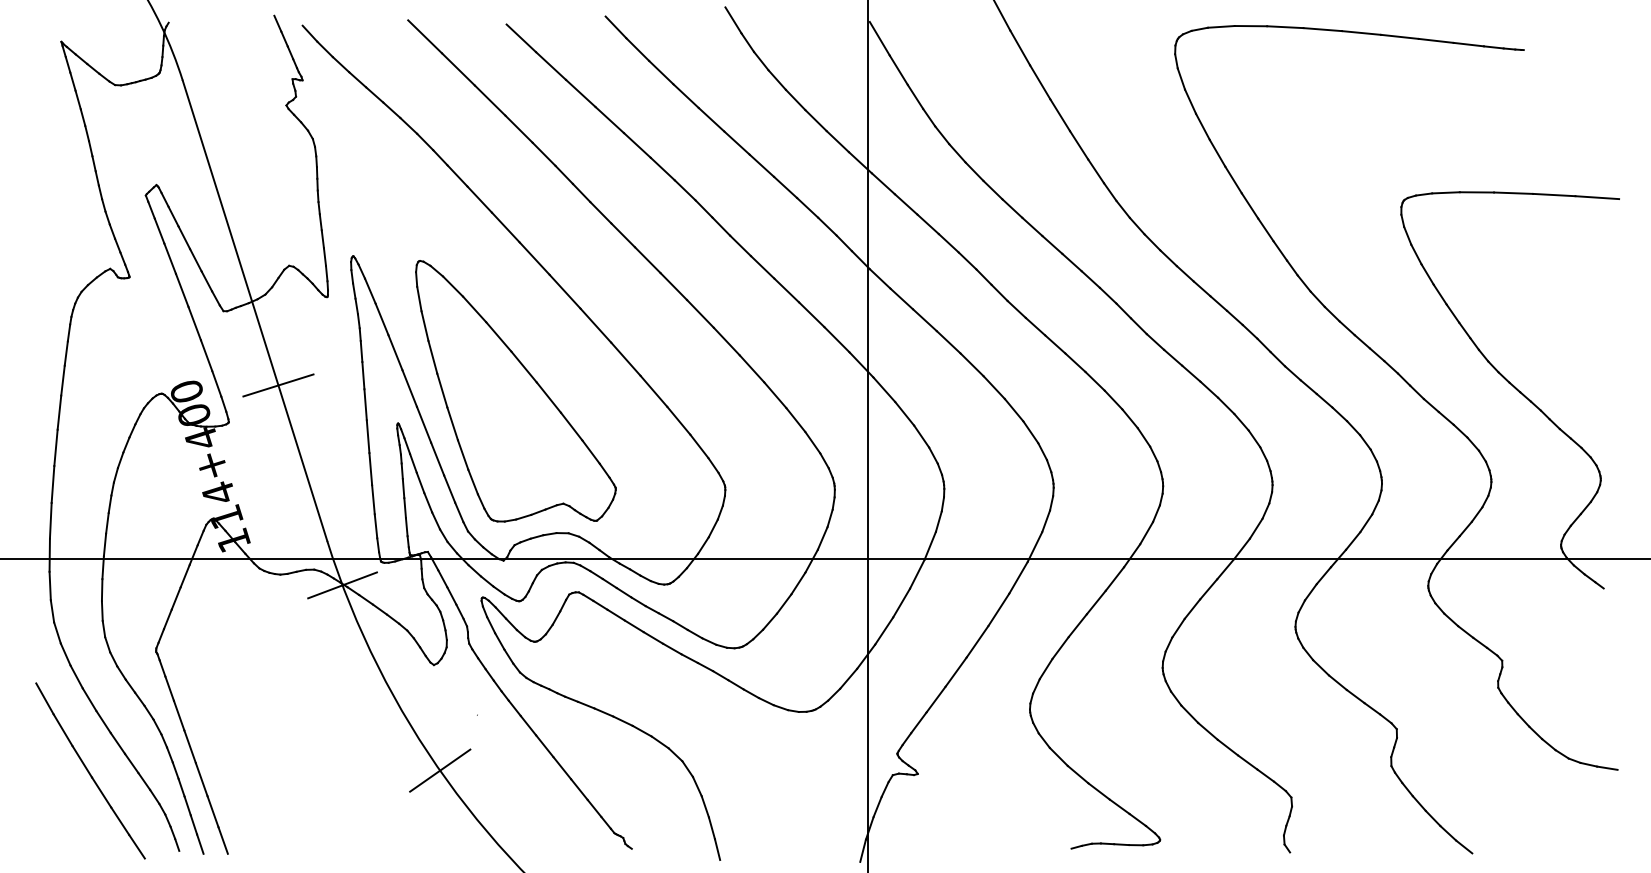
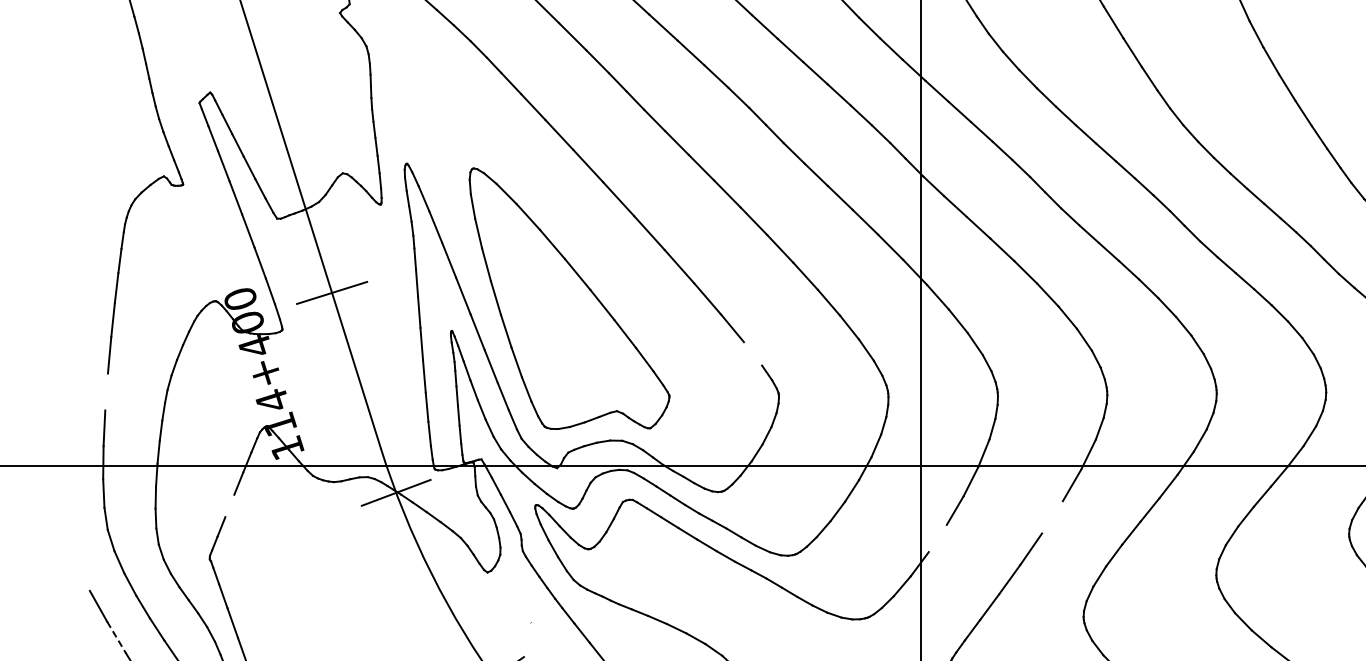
line: (699, 446) -> (753, 353), removed
line: (52, 484) -> (106, 391), removed
line: (175, 598) -> (229, 505), removed
line: (998, 609) -> (1052, 516), removed
line: (884, 630) -> (938, 537), removed
line: (63, 730) -> (117, 637), solid -> dashed

